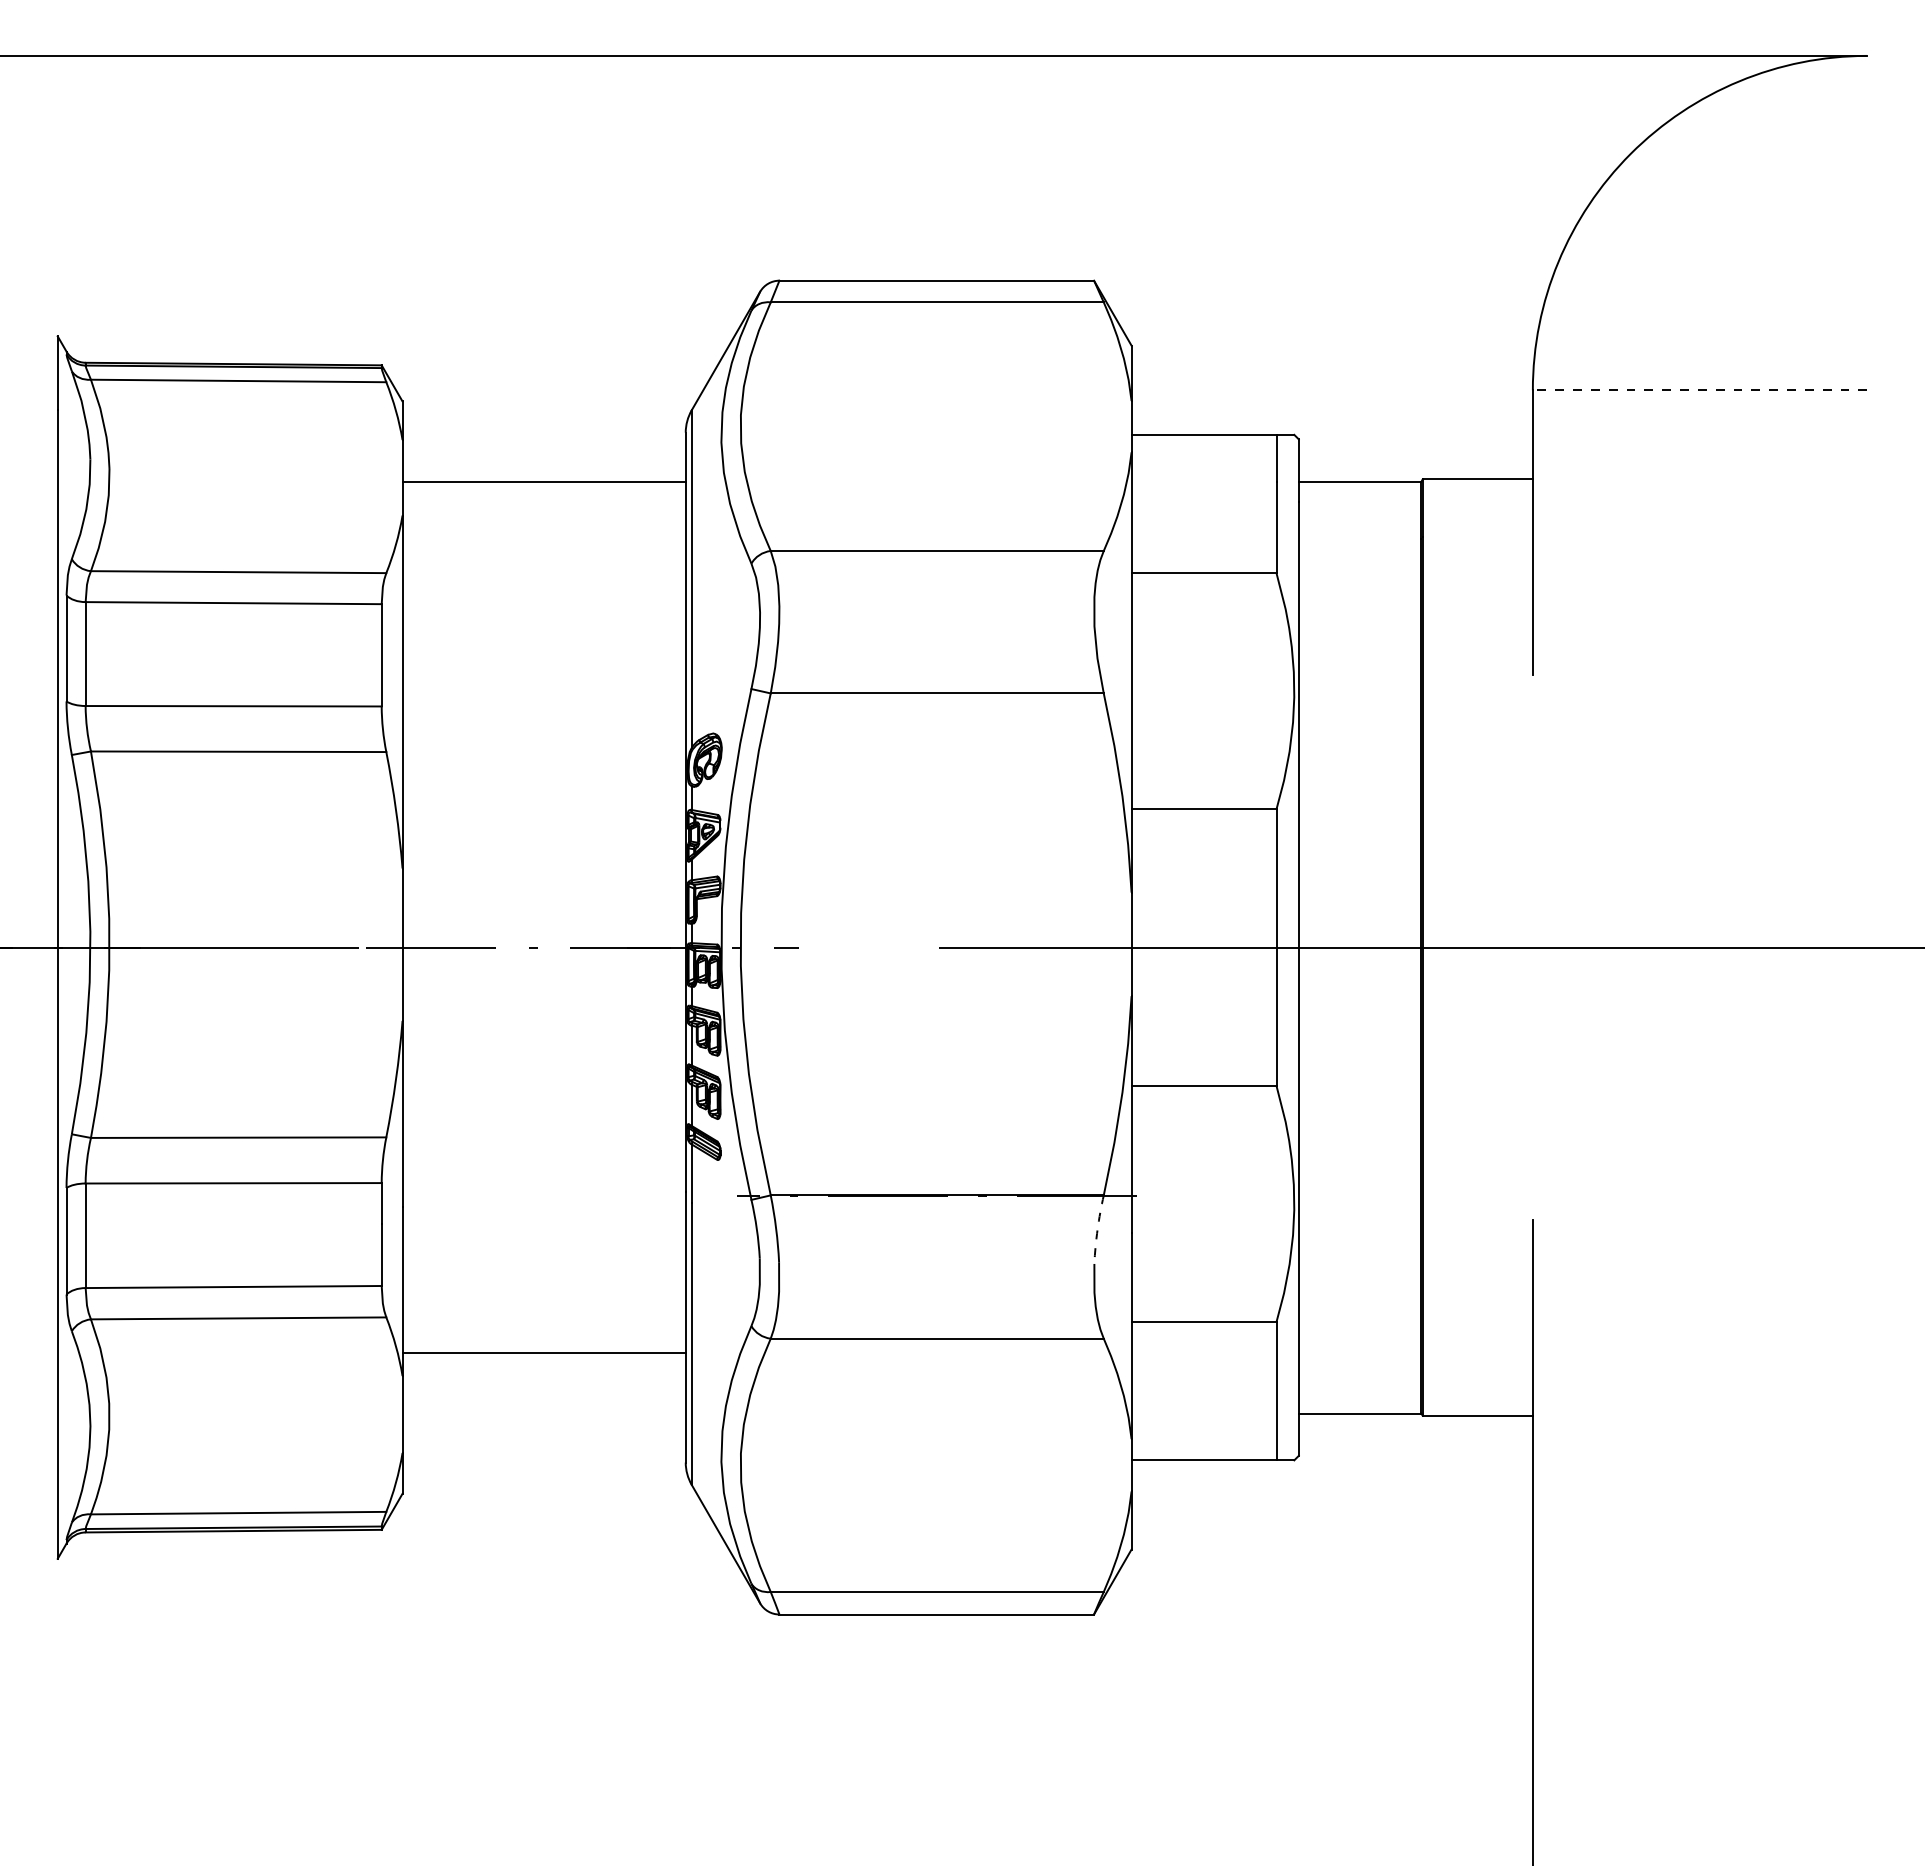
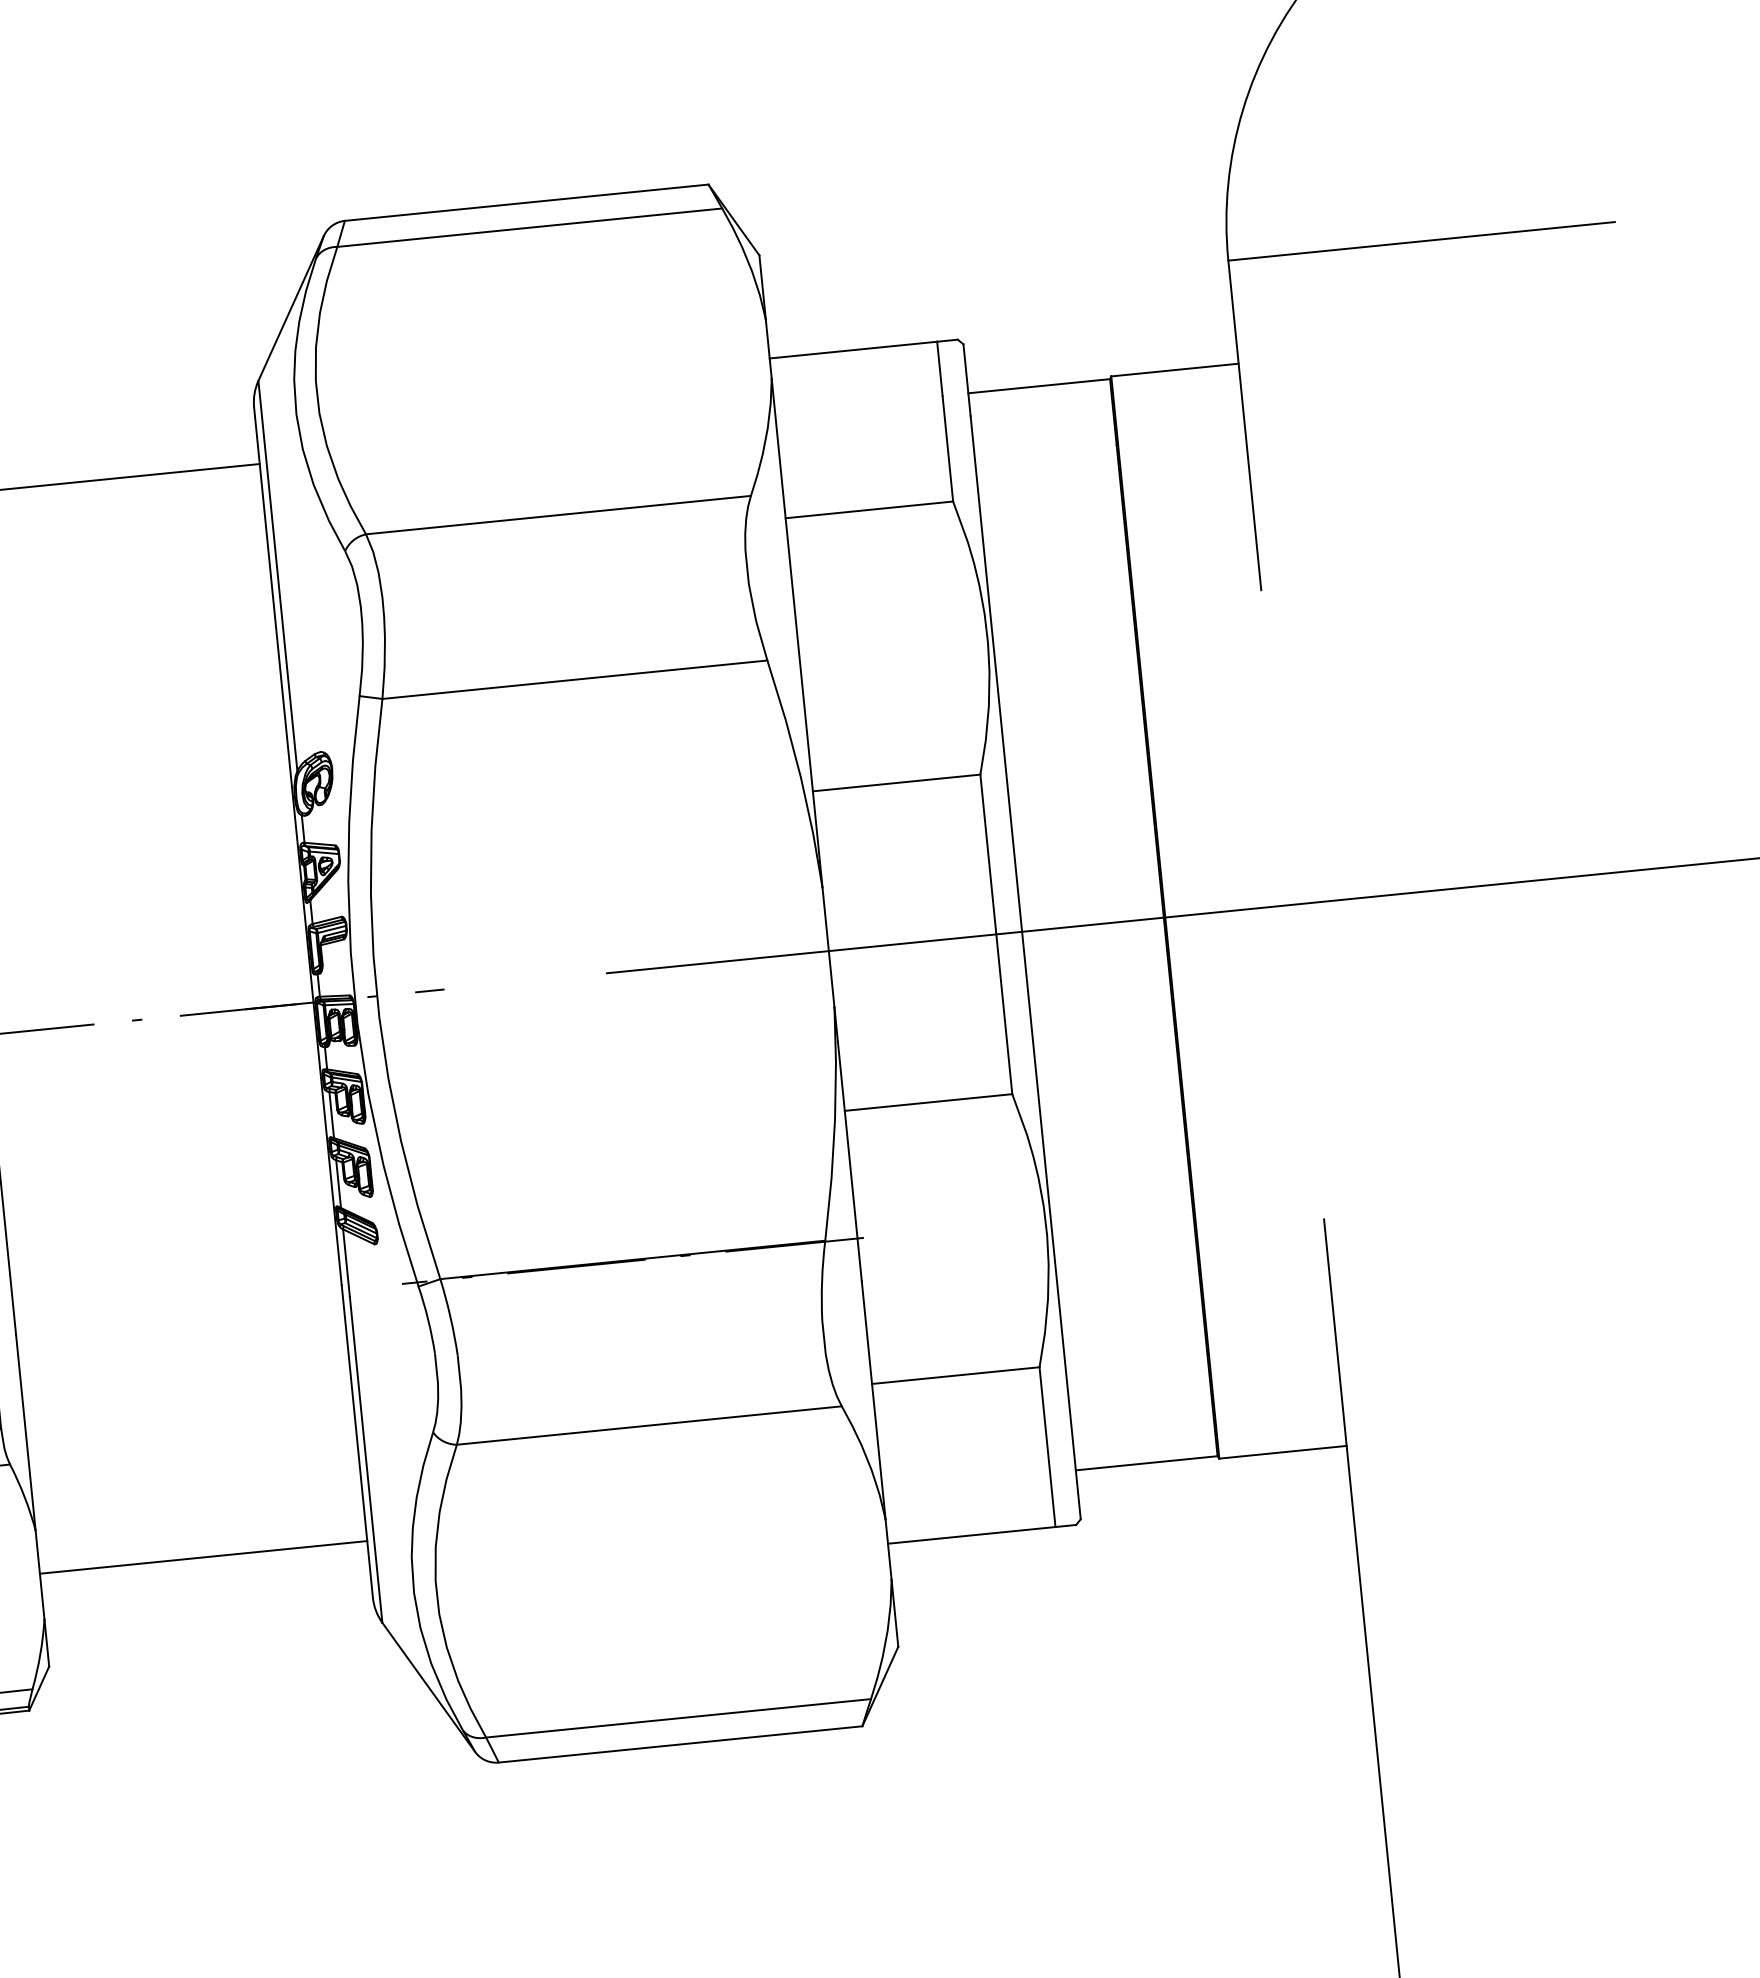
line: (1699, 390) -> (1420, 241), dashed -> solid
arc: (1097, 1229) -> (821, 1280), dashed -> solid
line: (543, 1352) -> (202, 1557), moved

